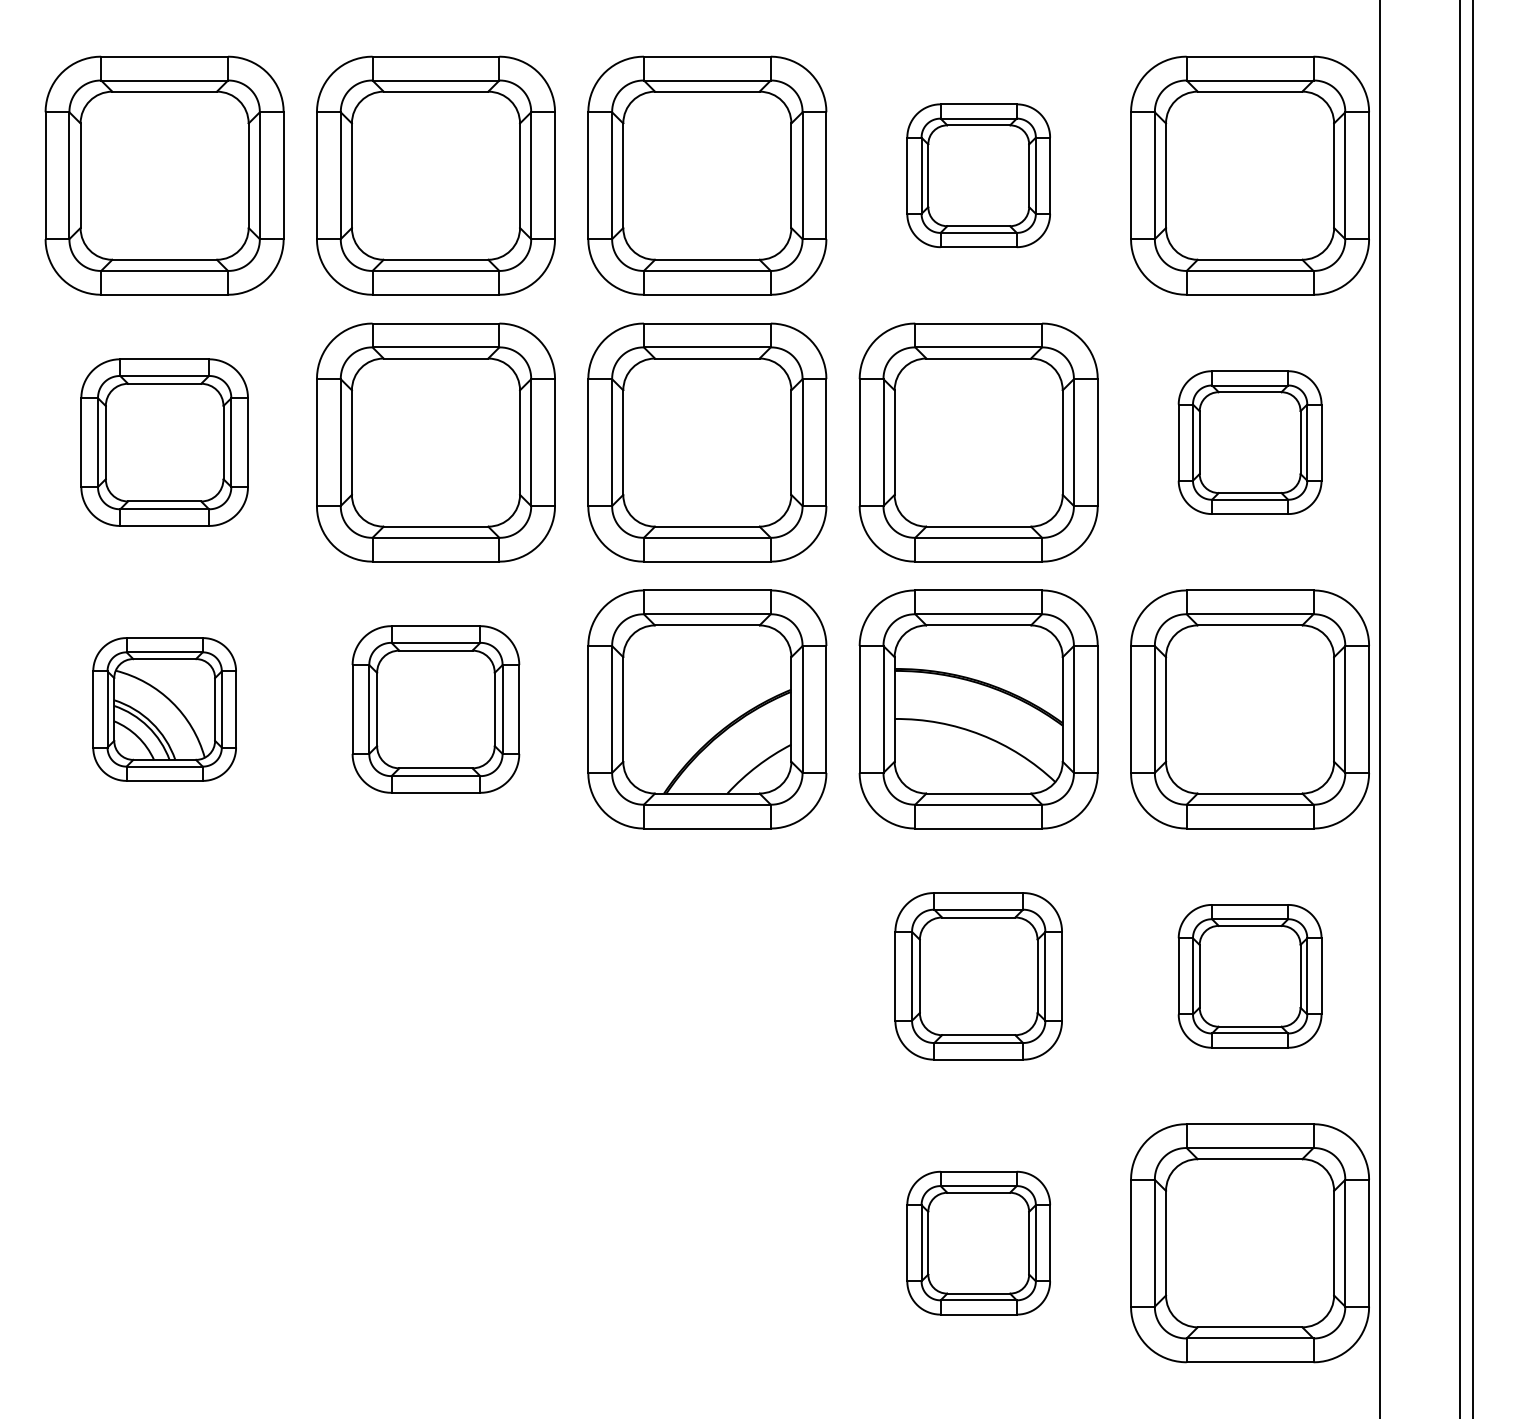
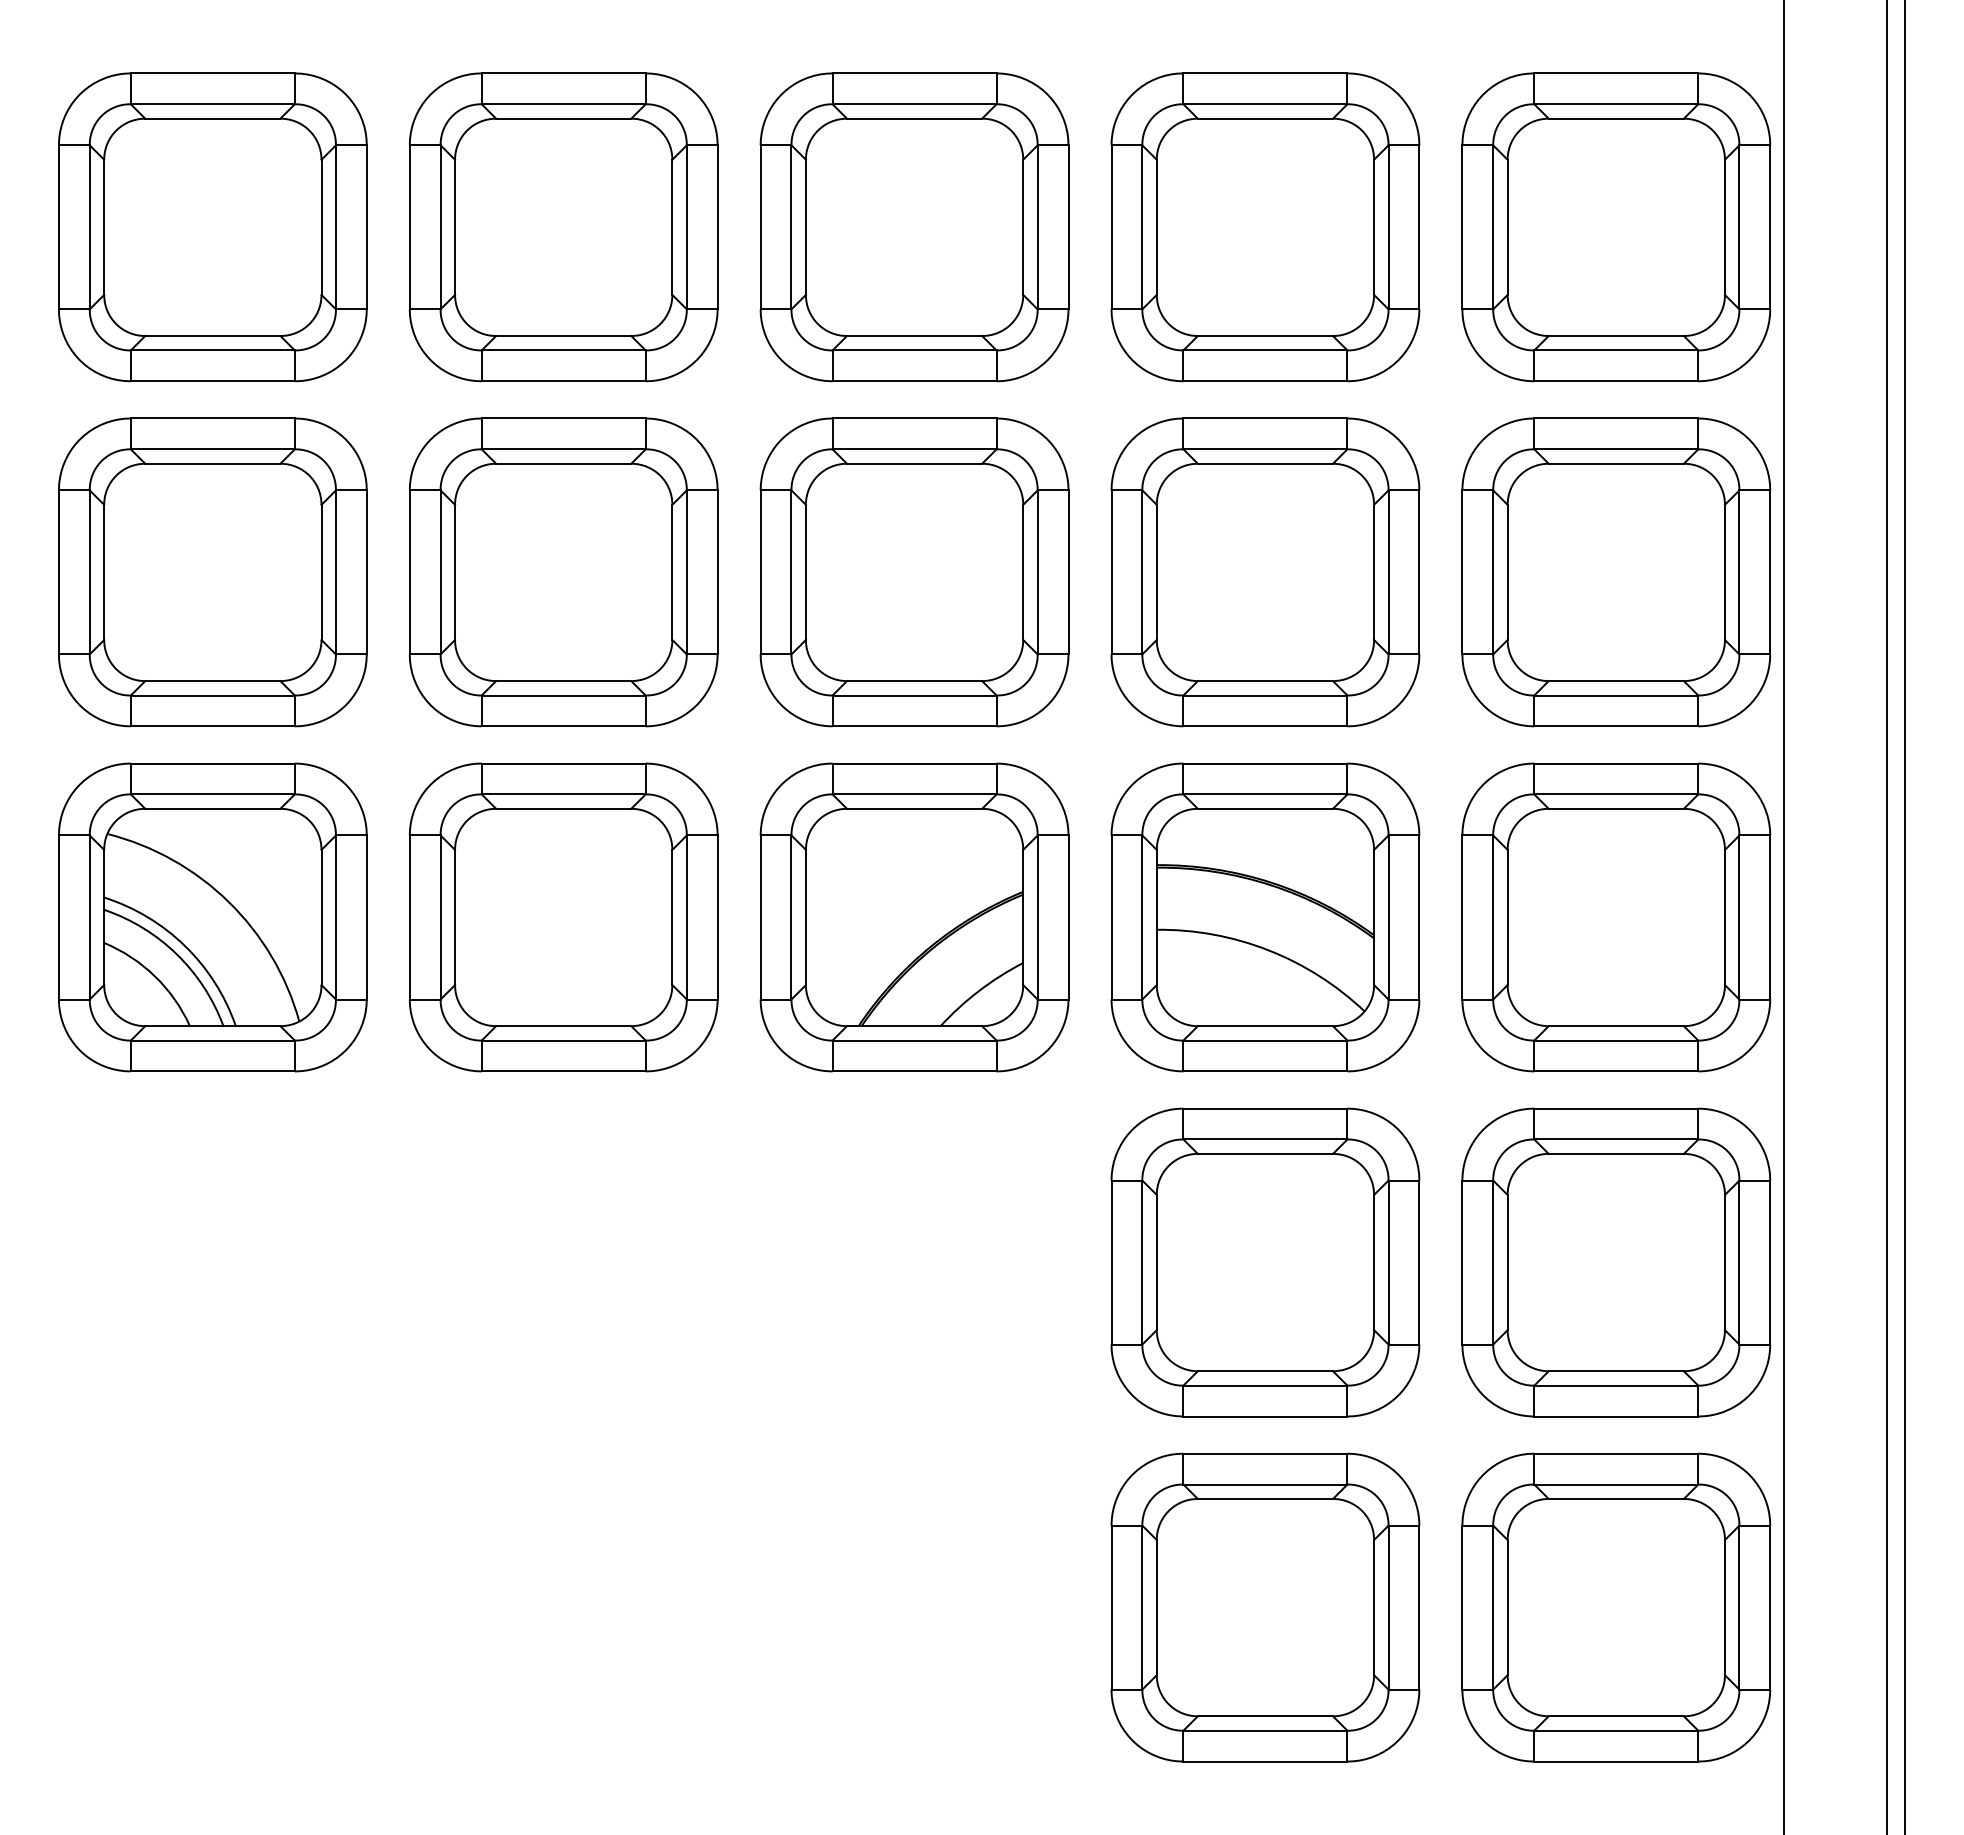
part: (978, 175) -> (1265, 227), size x1.67
part: (164, 442) -> (212, 572), size x1.43
part: (1250, 442) -> (1616, 572), size x1.67
part: (164, 709) -> (212, 917), size x1.67
part: (435, 709) -> (563, 917), size x1.43
part: (978, 976) -> (1265, 1262), size x1.43
part: (1250, 976) -> (1616, 1262), size x1.67
part: (978, 1243) -> (1265, 1607), size x1.67

